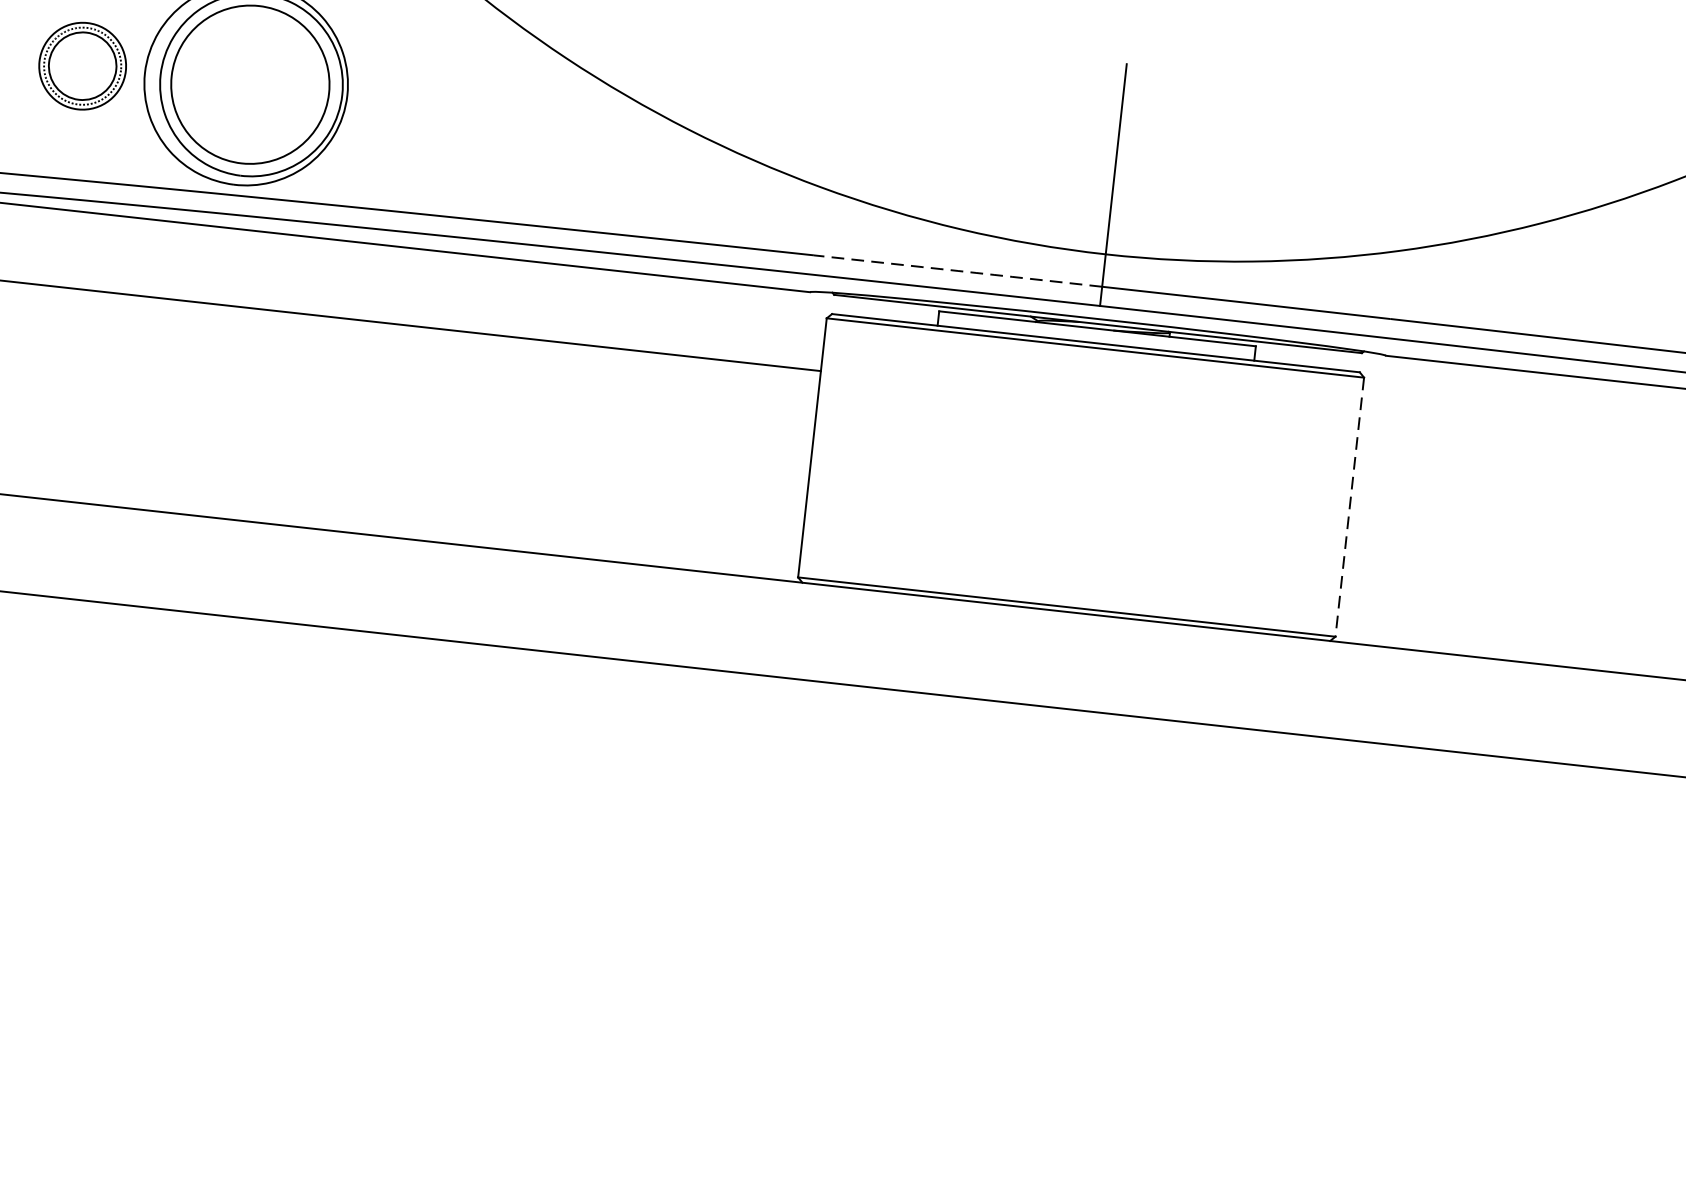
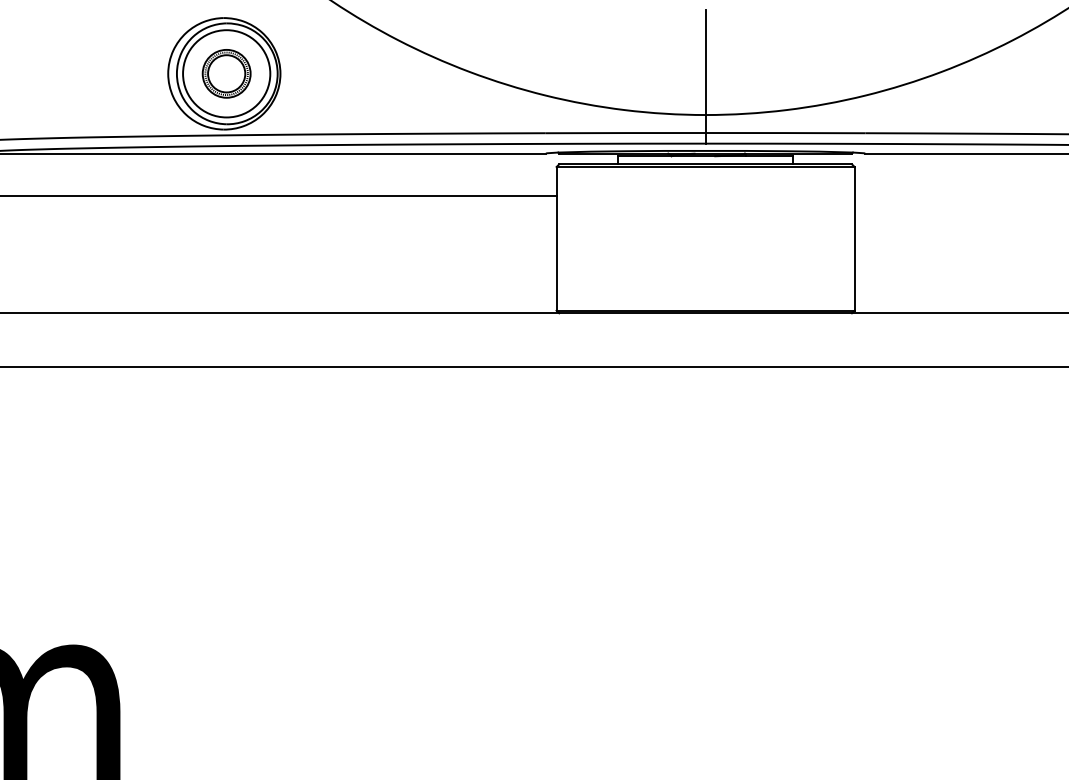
part: (82, 65) -> (226, 73), moved
arc: (957, 271) -> (625, 133), dashed -> solid
line: (1349, 506) -> (854, 238), dashed -> solid

